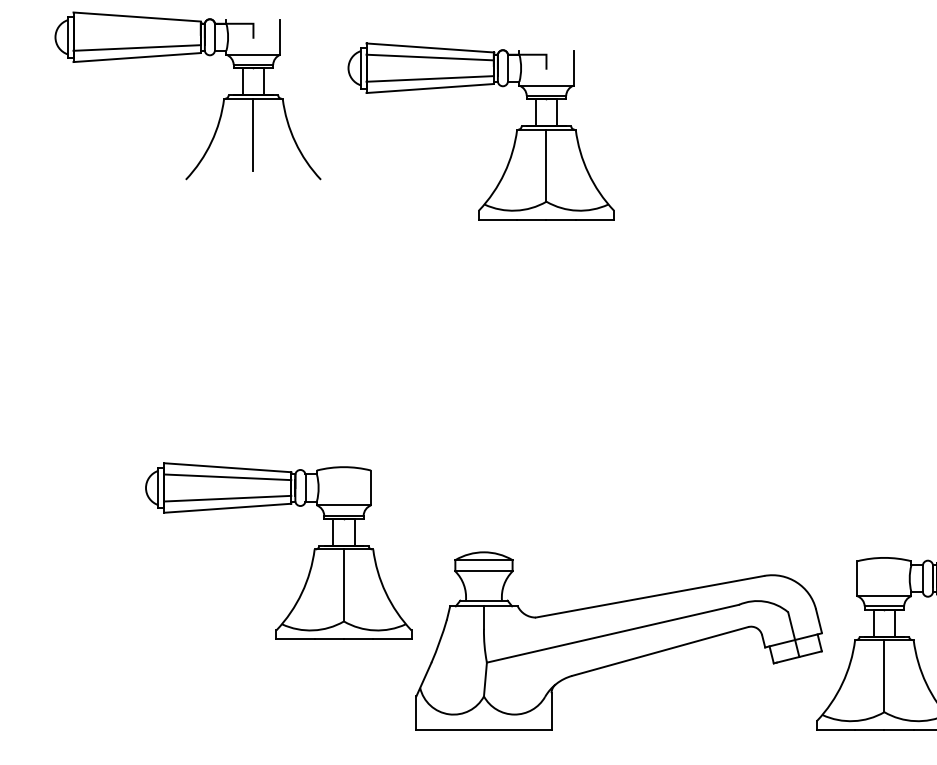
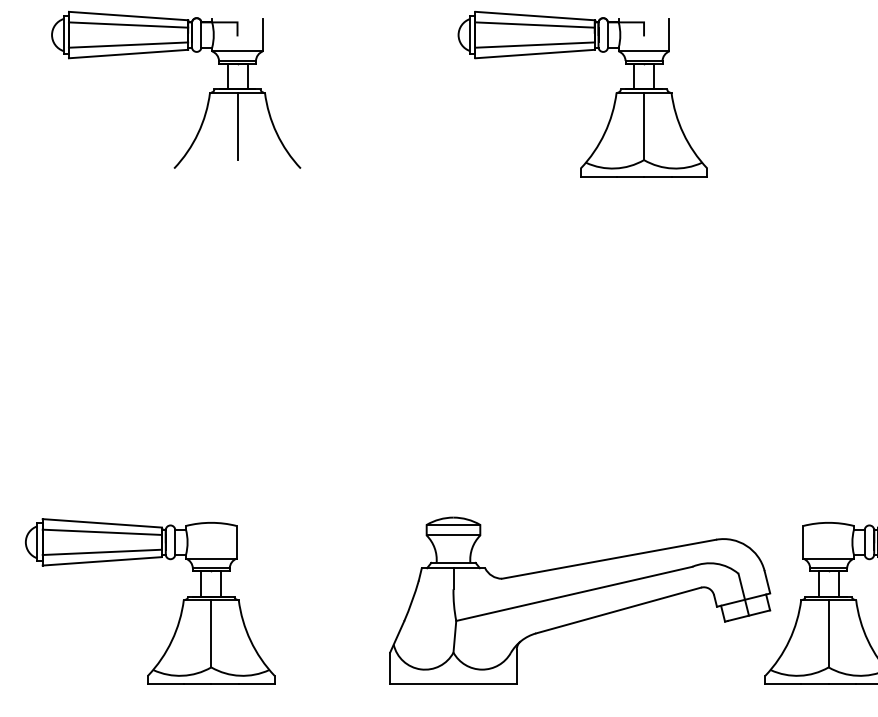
line: (137, 26) -> (128, 24), added
part: (514, 135) -> (614, 98), moved
part: (312, 557) -> (181, 607), moved

